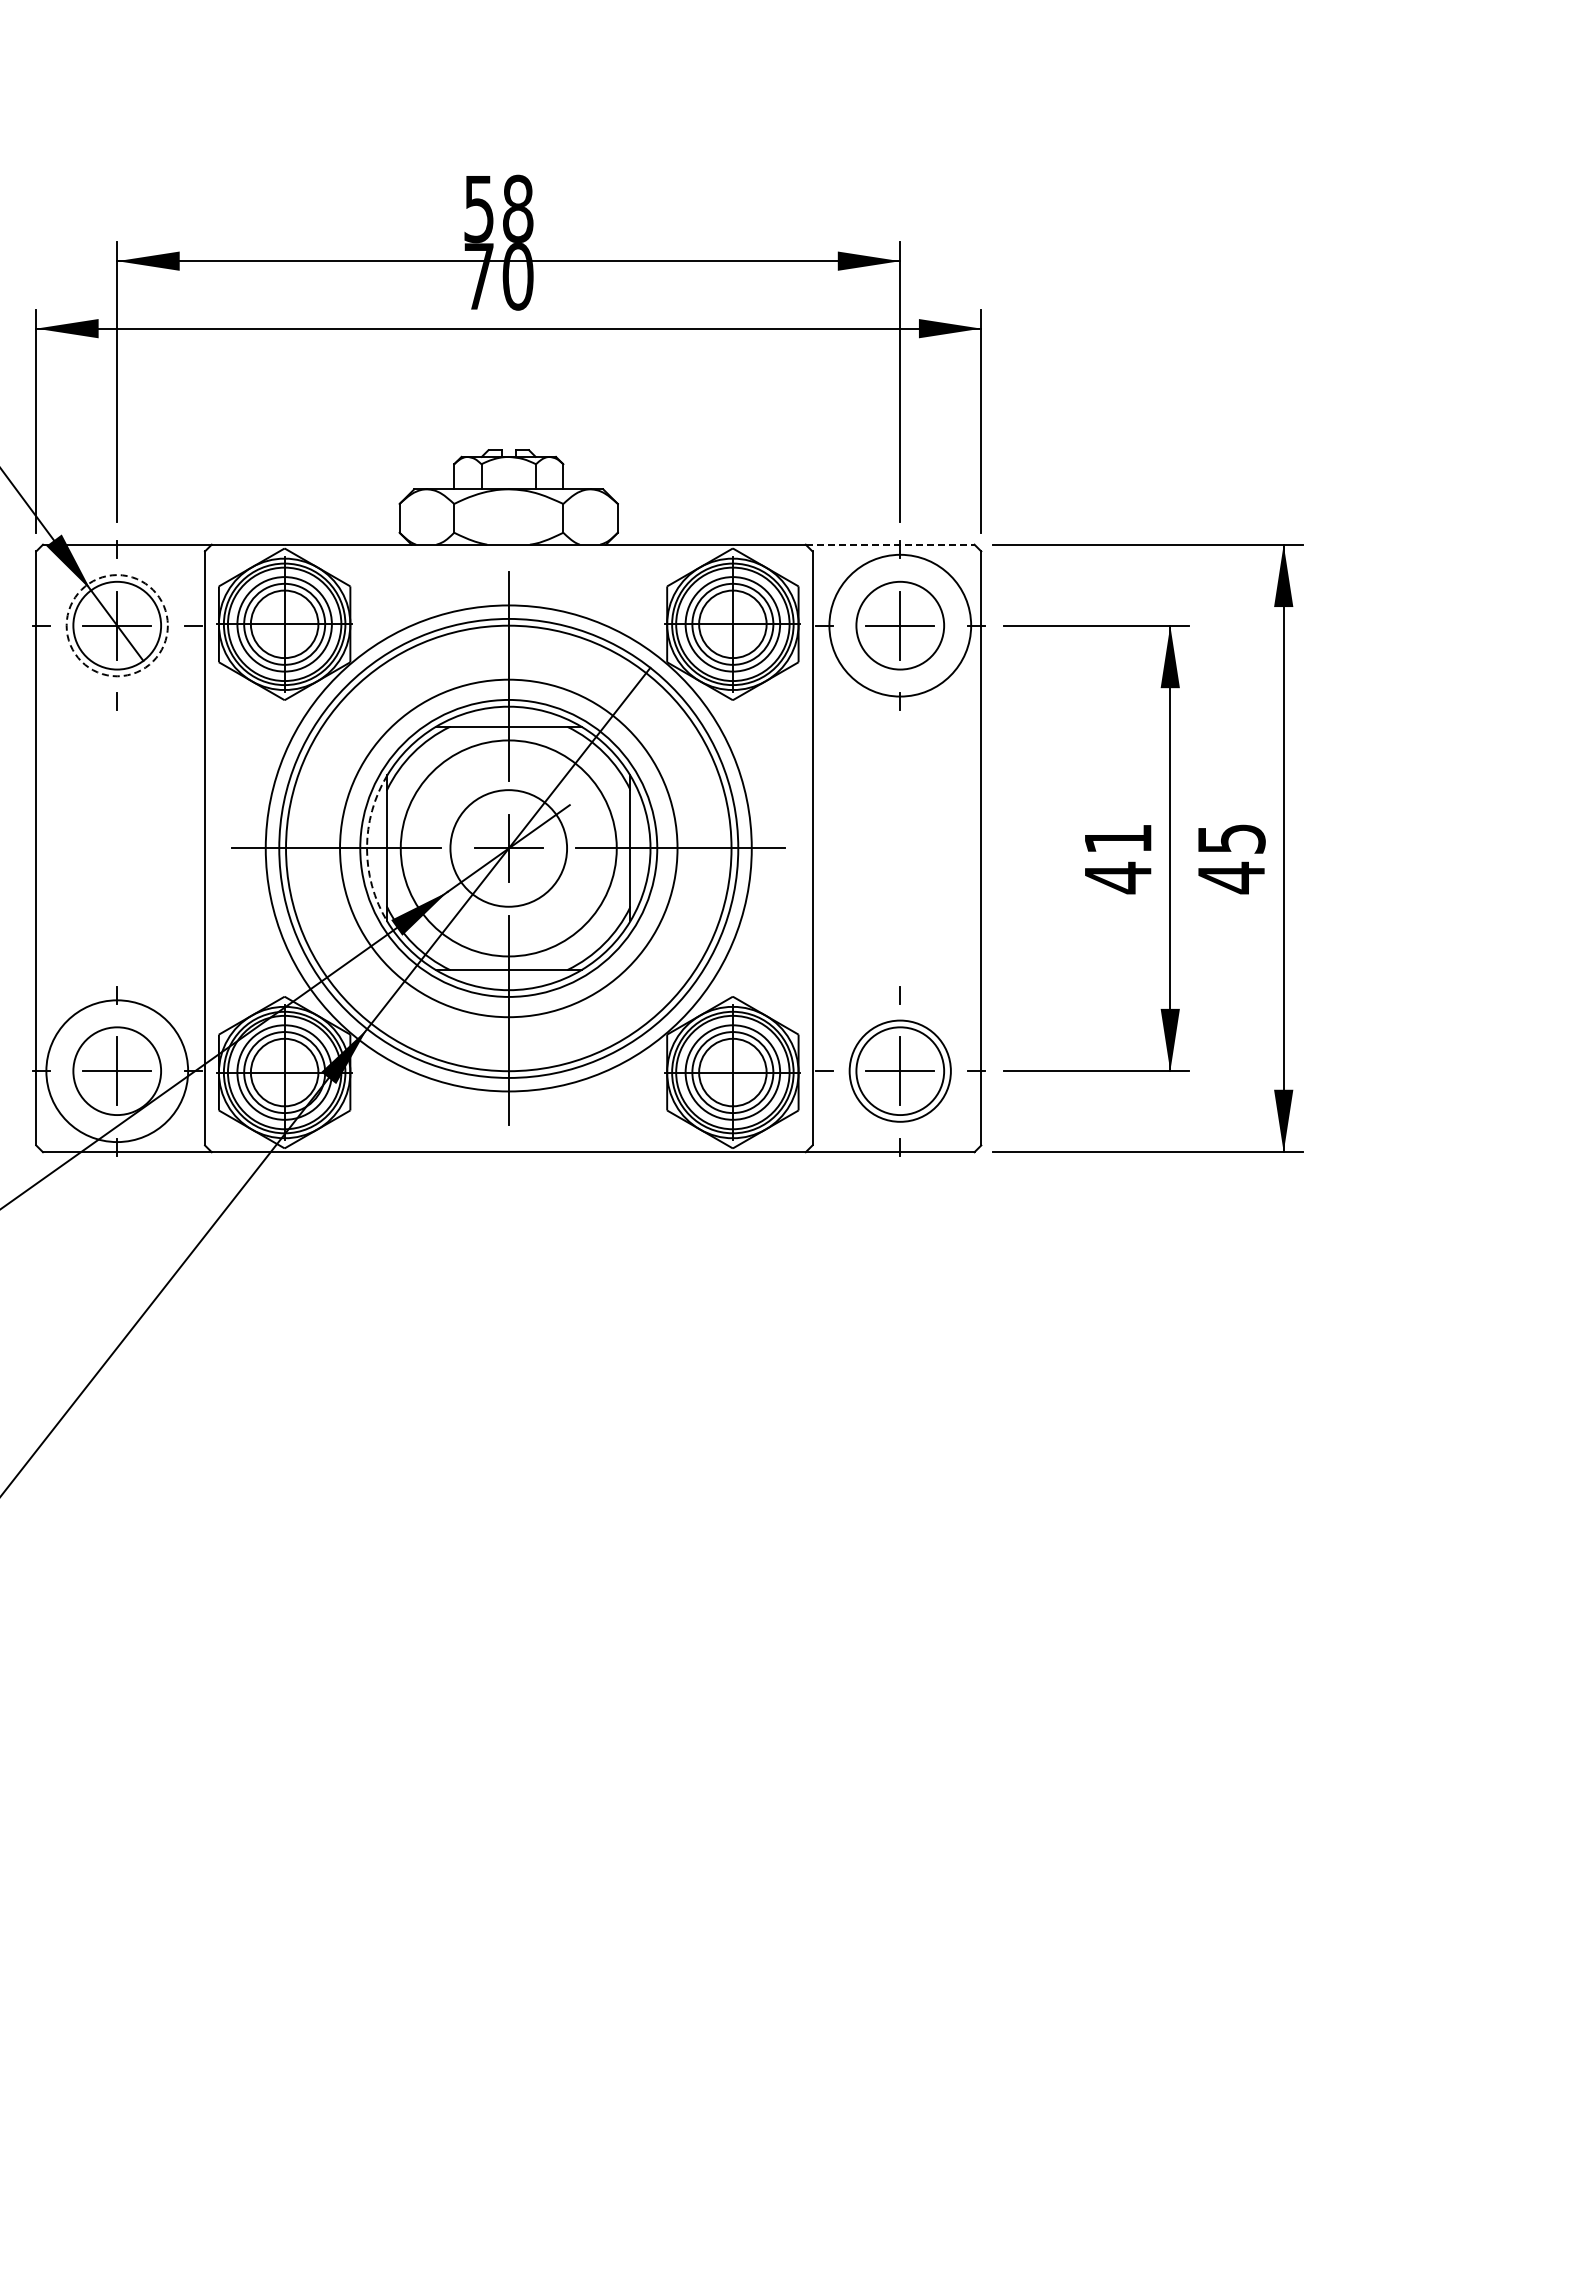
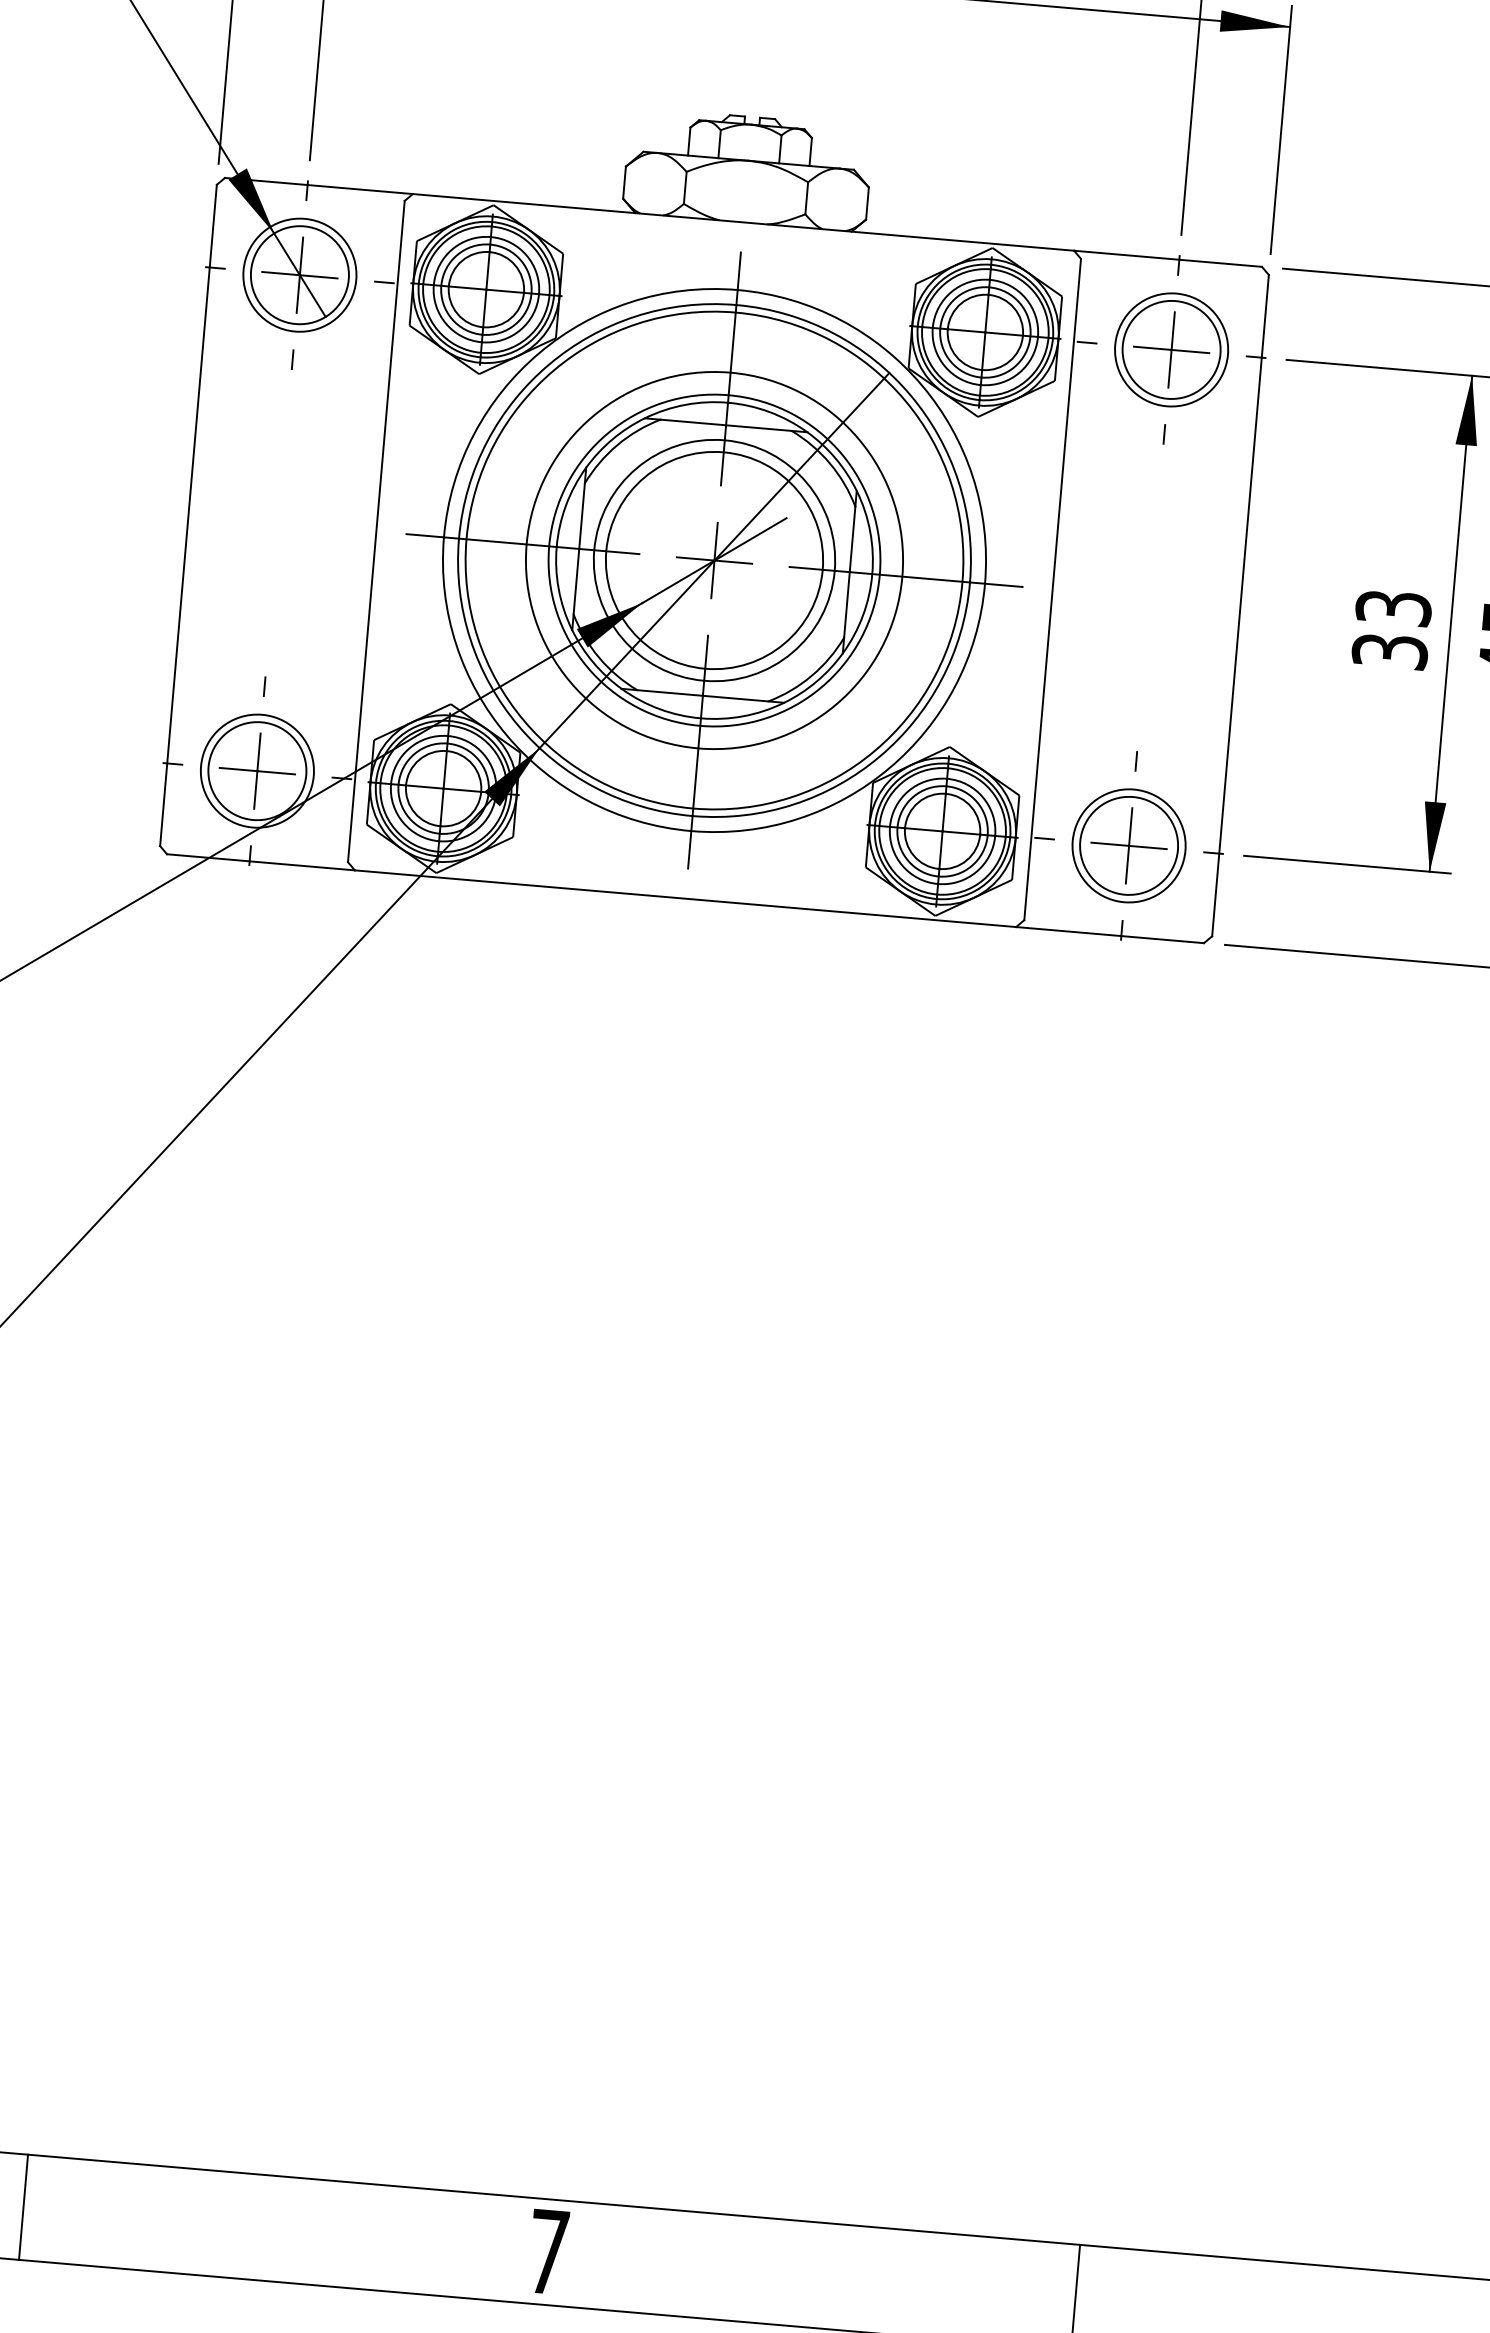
line: (890, 544) -> (1168, 258), dashed -> solid
circle: (116, 625) -> (299, 274), dashed -> solid
circle: (899, 625) -> (1170, 349), size x0.71
arc: (367, 848) -> (557, 547), dashed -> solid
circle: (508, 848) -> (714, 560), size x1.67
text: (1117, 859) -> (1391, 630), 41 -> 33
circle: (116, 1070) -> (256, 770), size x0.71

